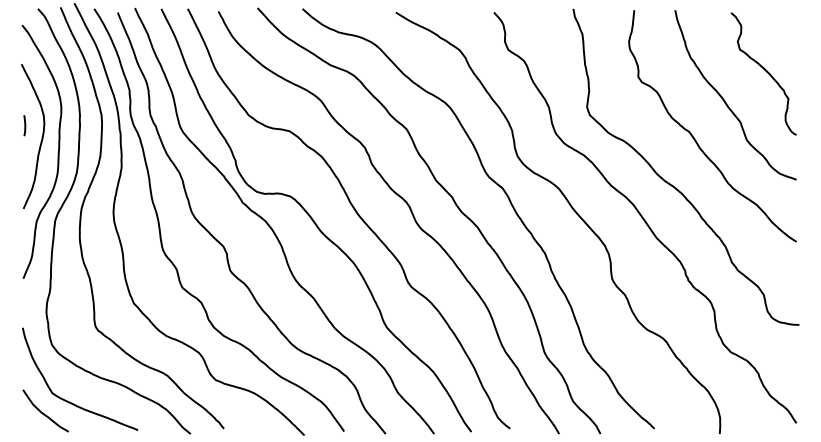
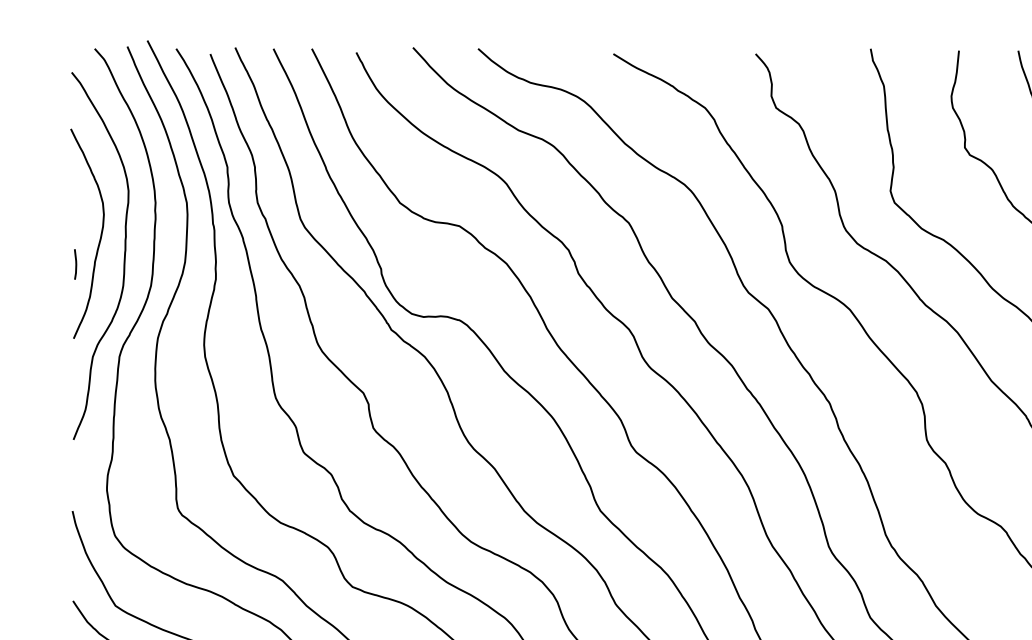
line: (24, 125) -> (75, 264), moved

